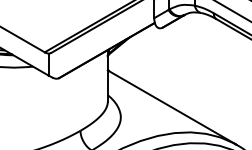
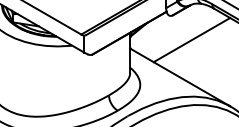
line: (186, 59) -> (191, 40), added

